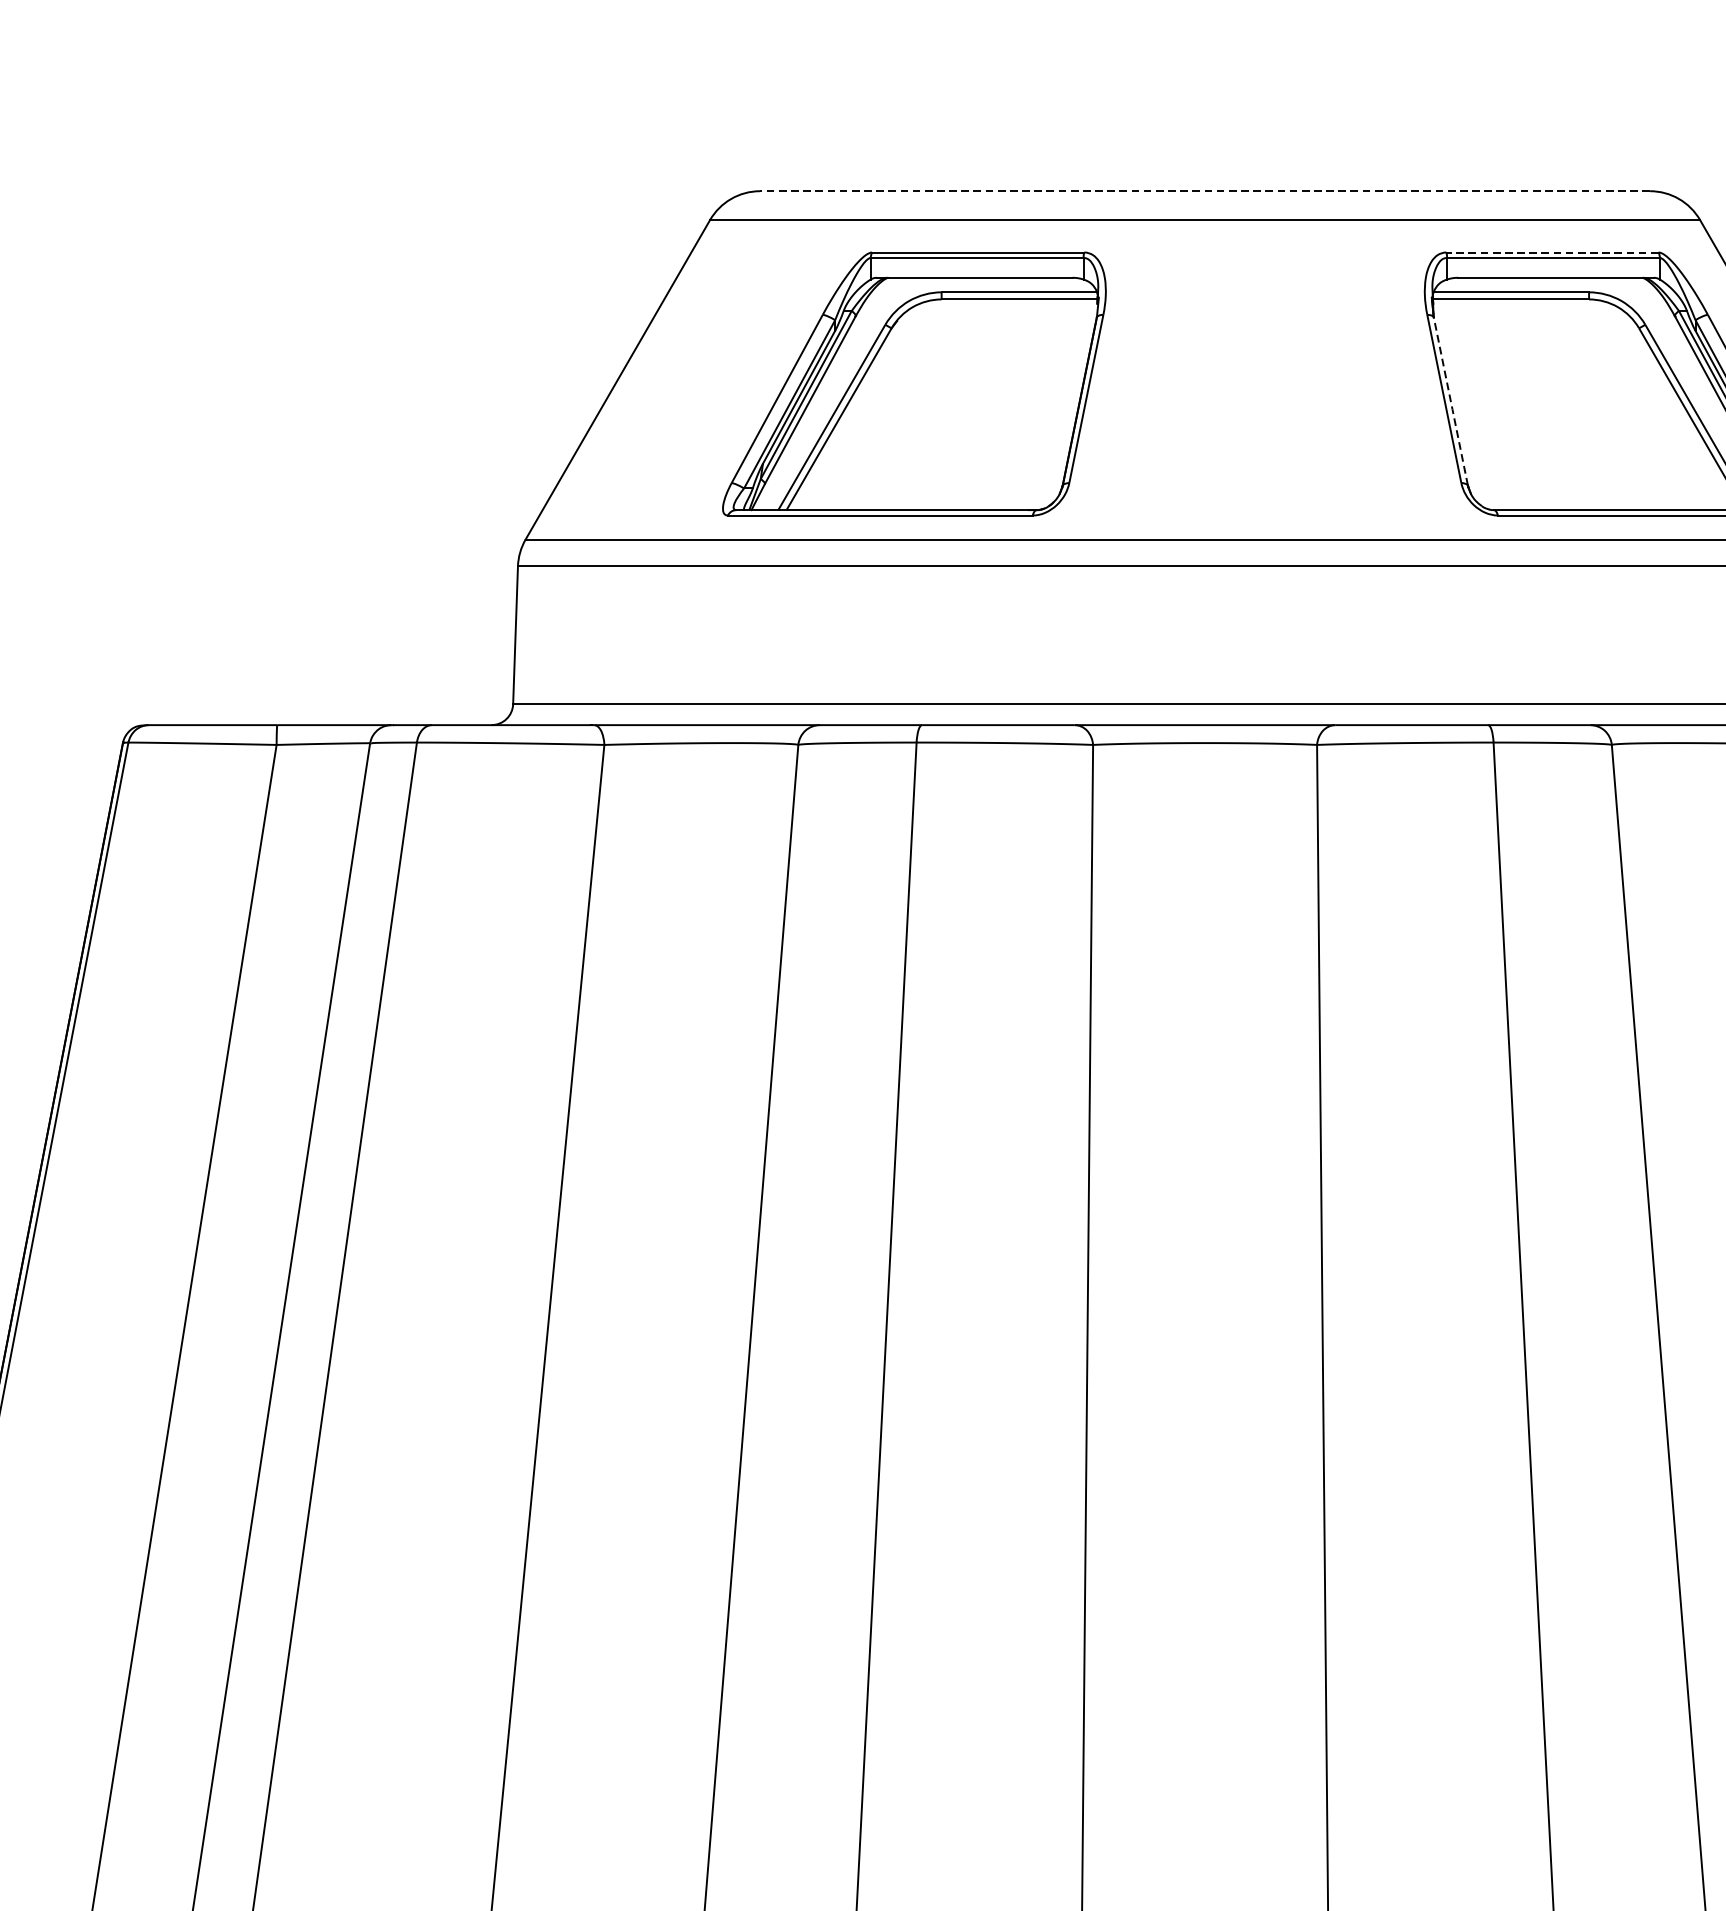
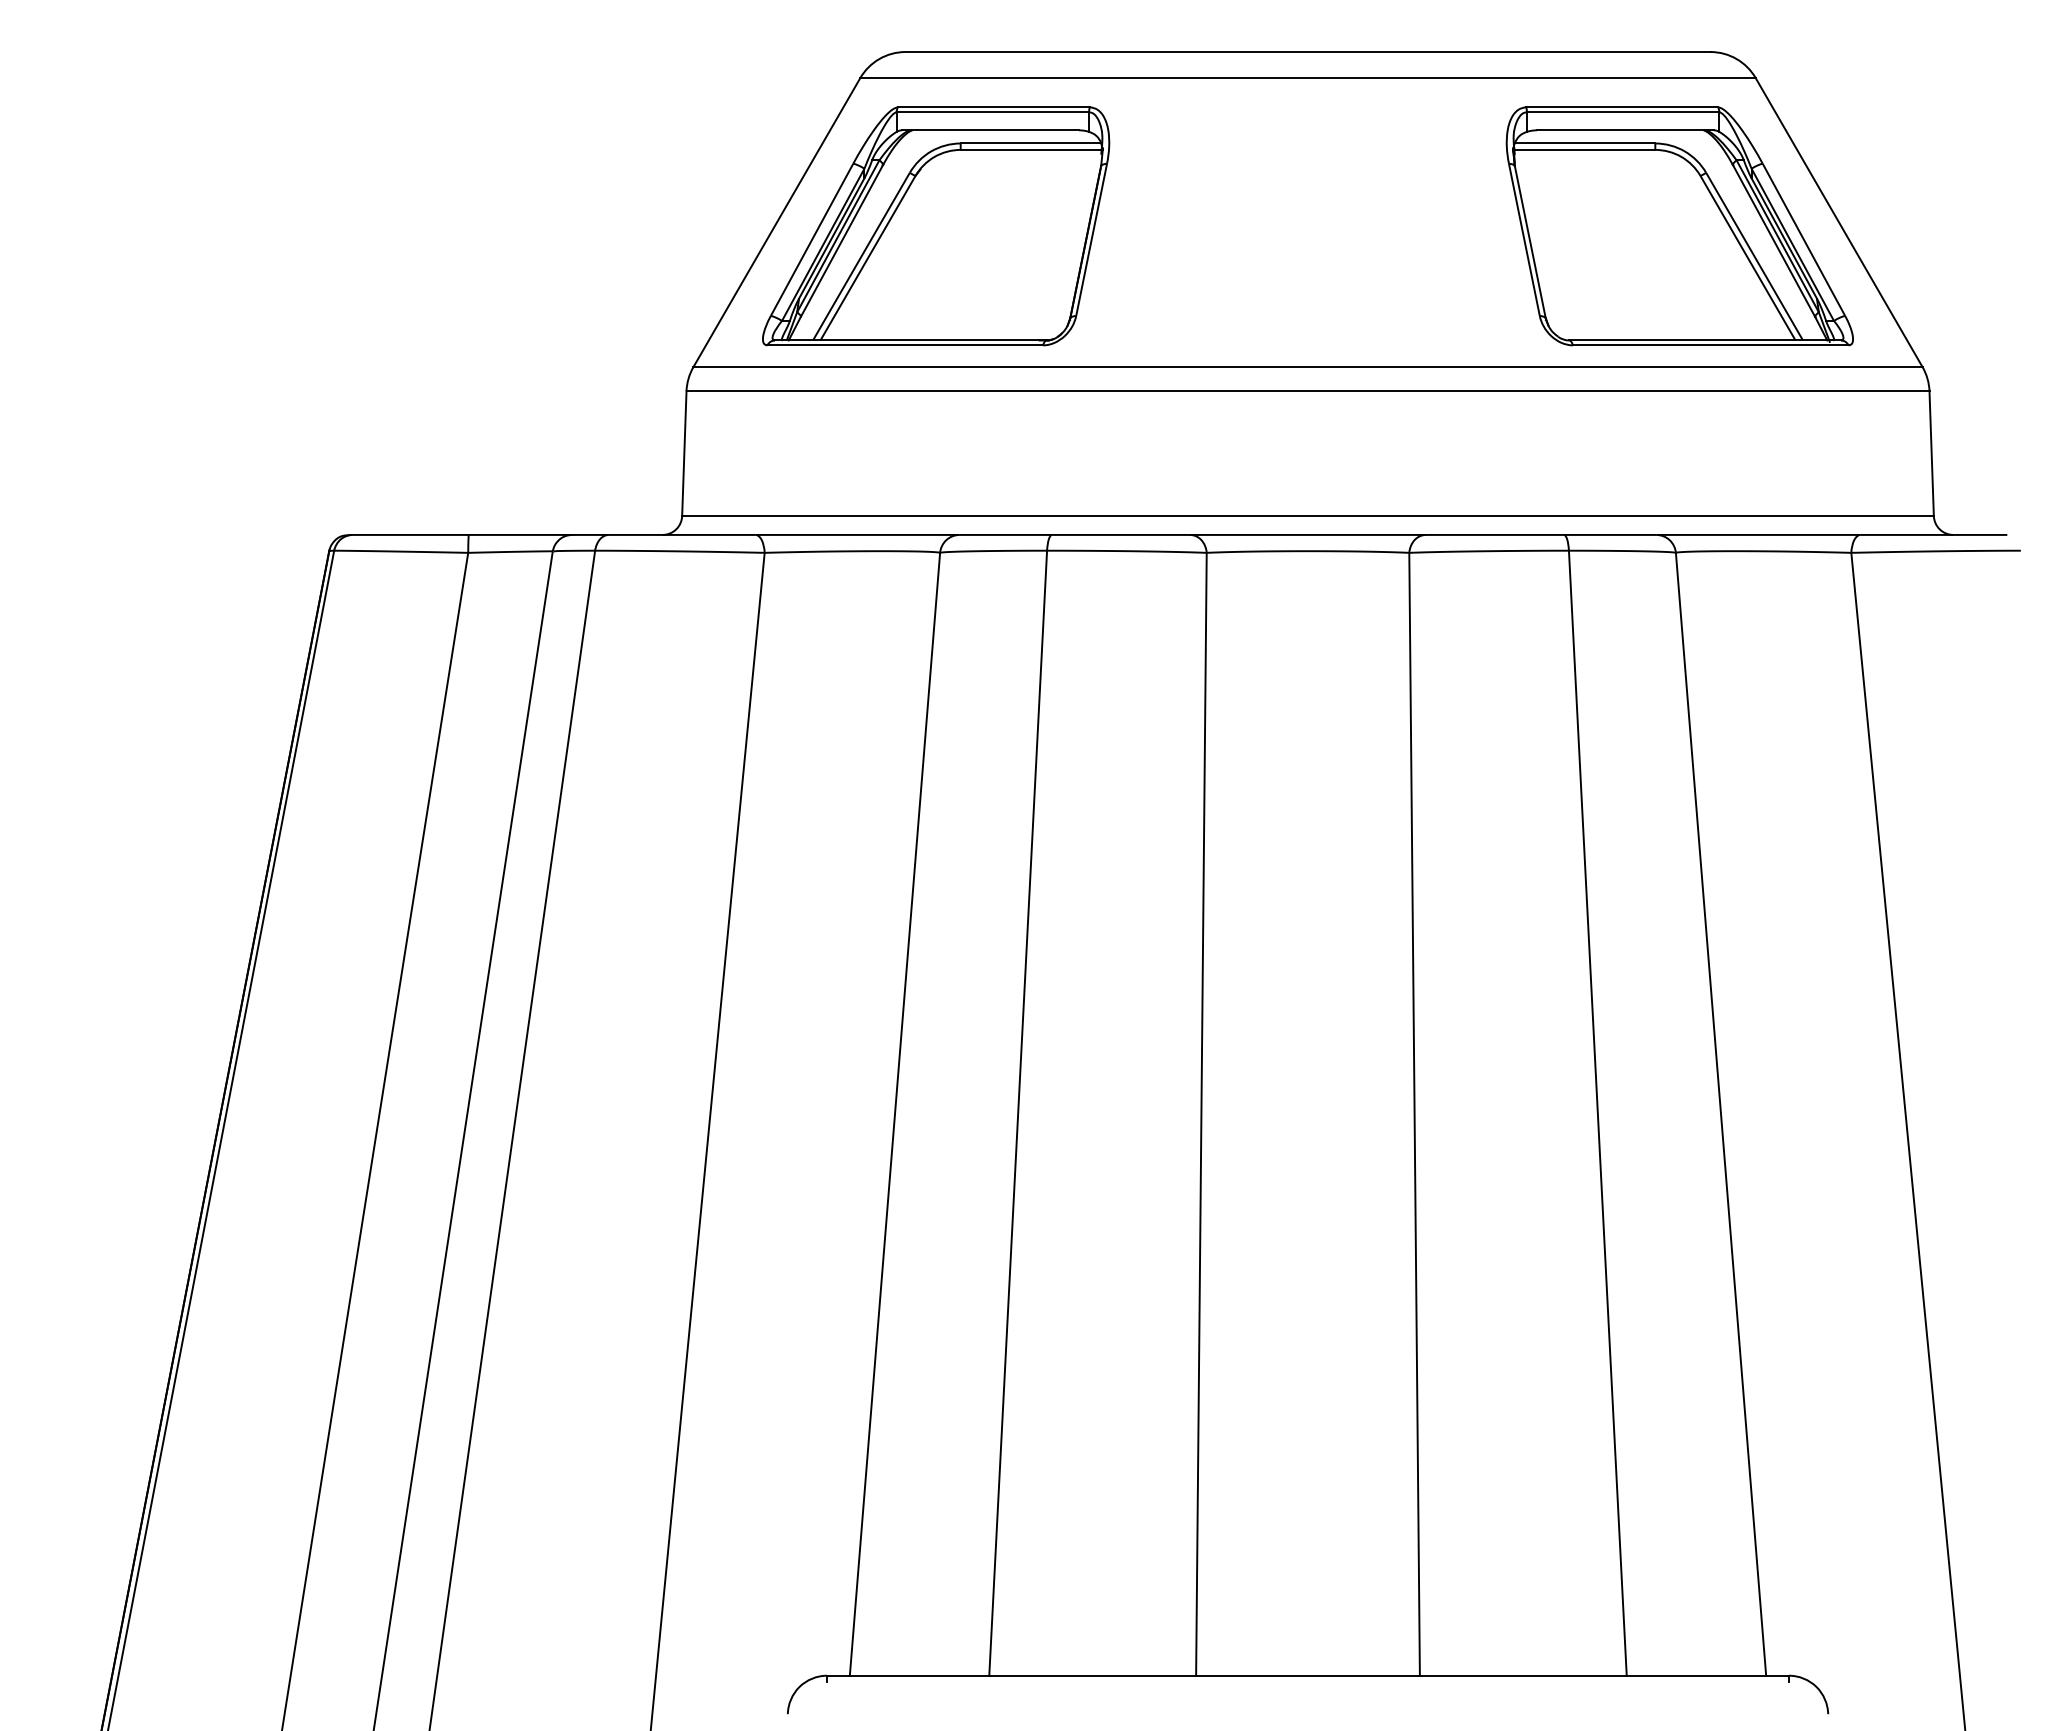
line: (1205, 191) -> (1308, 52), dashed -> solid
line: (1552, 252) -> (1622, 107), dashed -> solid
part: (914, 384) -> (936, 226), moved
line: (1451, 401) -> (1530, 242), dashed -> solid

